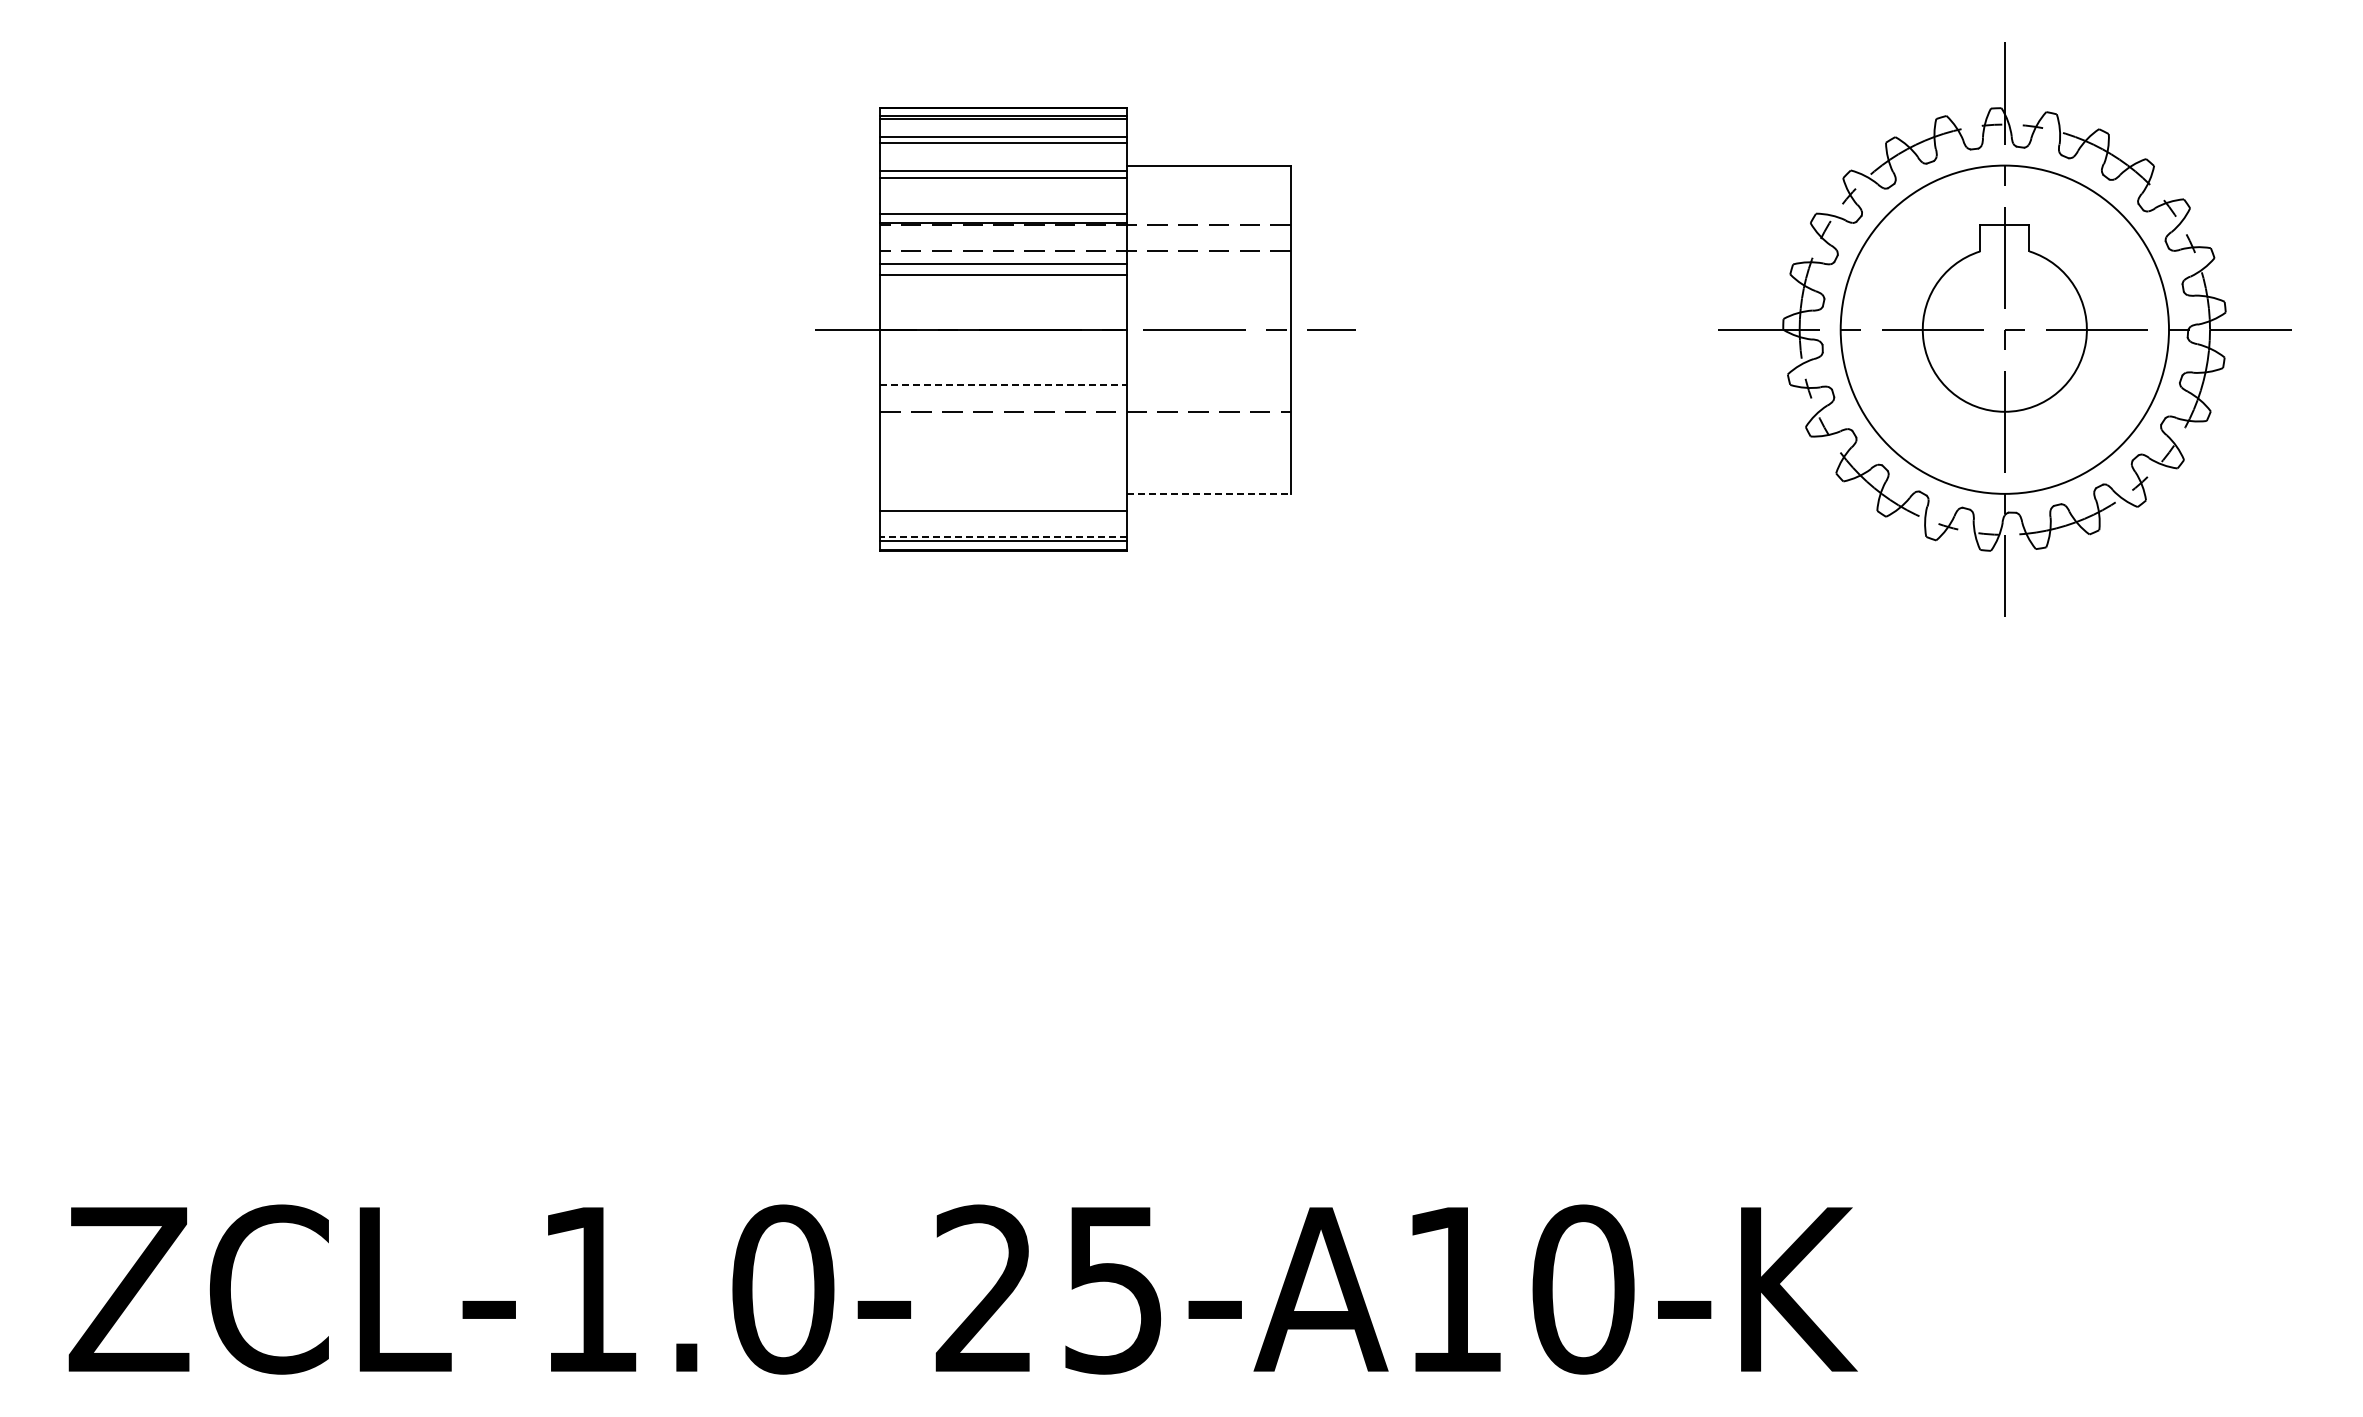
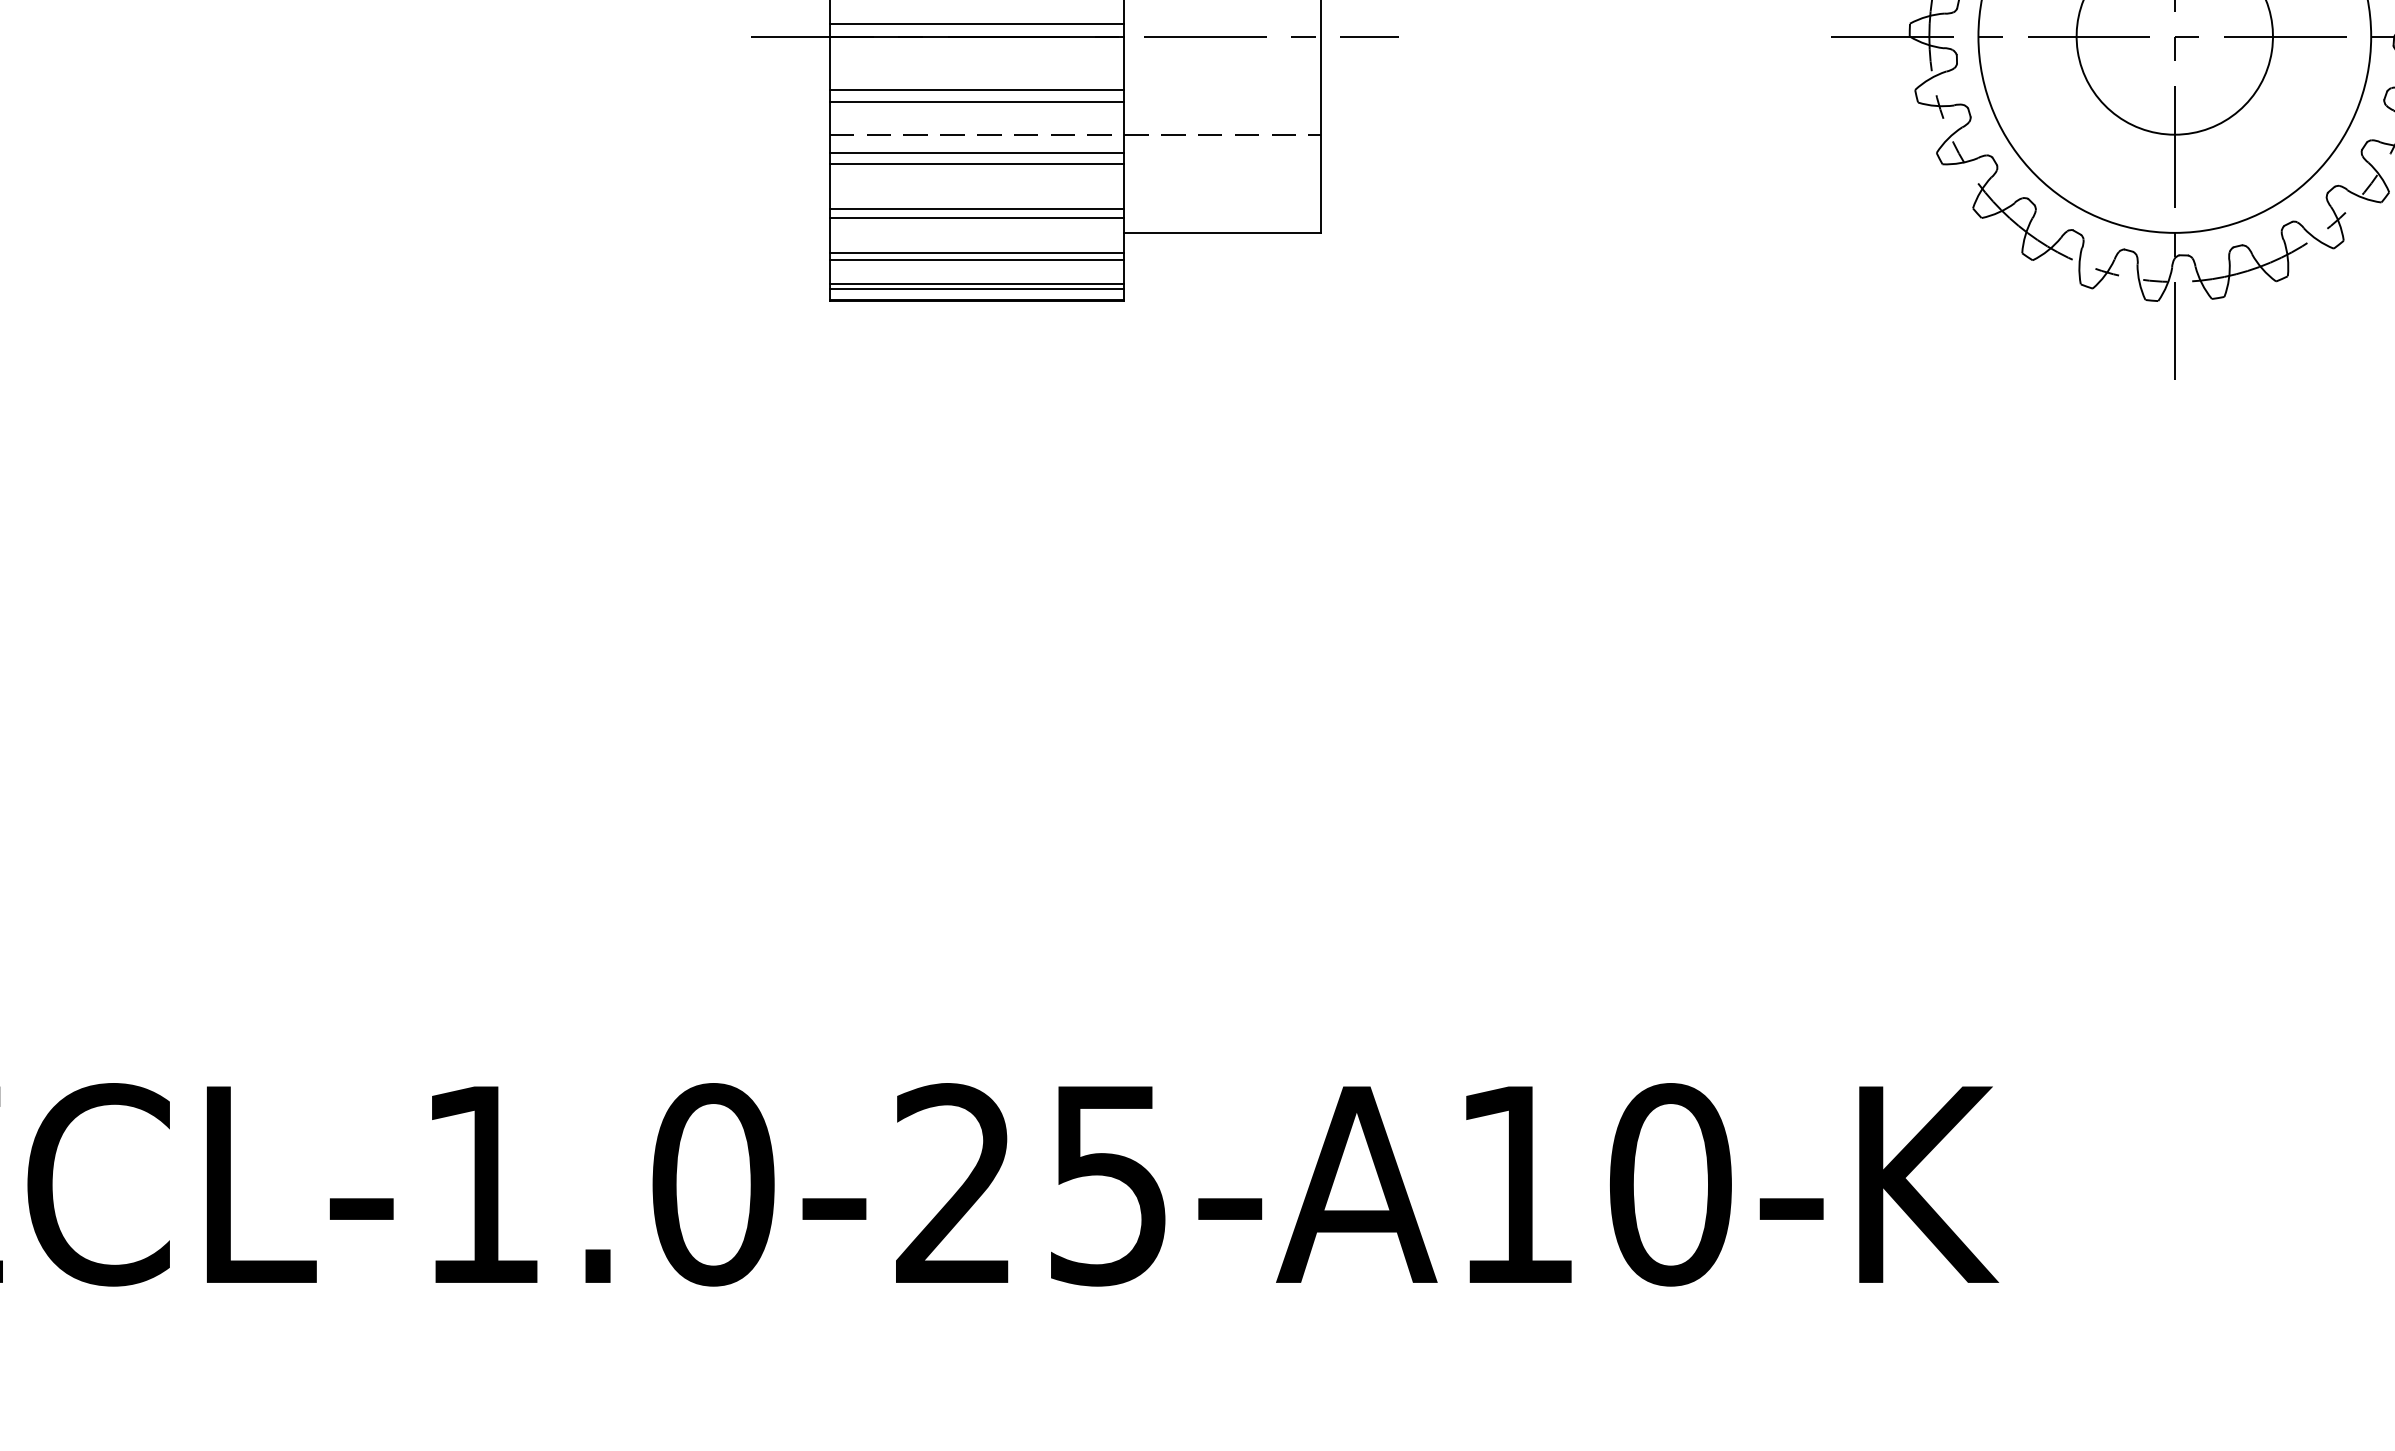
line: (1003, 319) -> (976, 24), added
line: (1003, 374) -> (976, 90), added
line: (1004, 384) -> (978, 102), dashed -> solid
line: (1003, 427) -> (976, 153), added
line: (1003, 436) -> (976, 164), added
line: (1003, 473) -> (976, 208), added
line: (1003, 481) -> (976, 218), added
line: (1209, 493) -> (1223, 232), dashed -> solid
line: (1003, 516) -> (976, 259), added
line: (1003, 536) -> (976, 283), dashed -> solid

